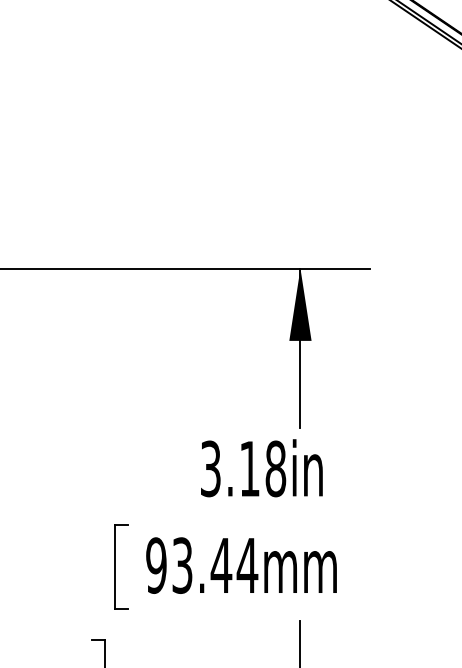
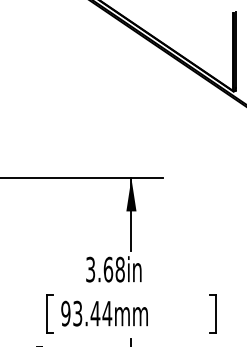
text: (250, 468) -> (108, 269), 3.18in -> 3.68in

